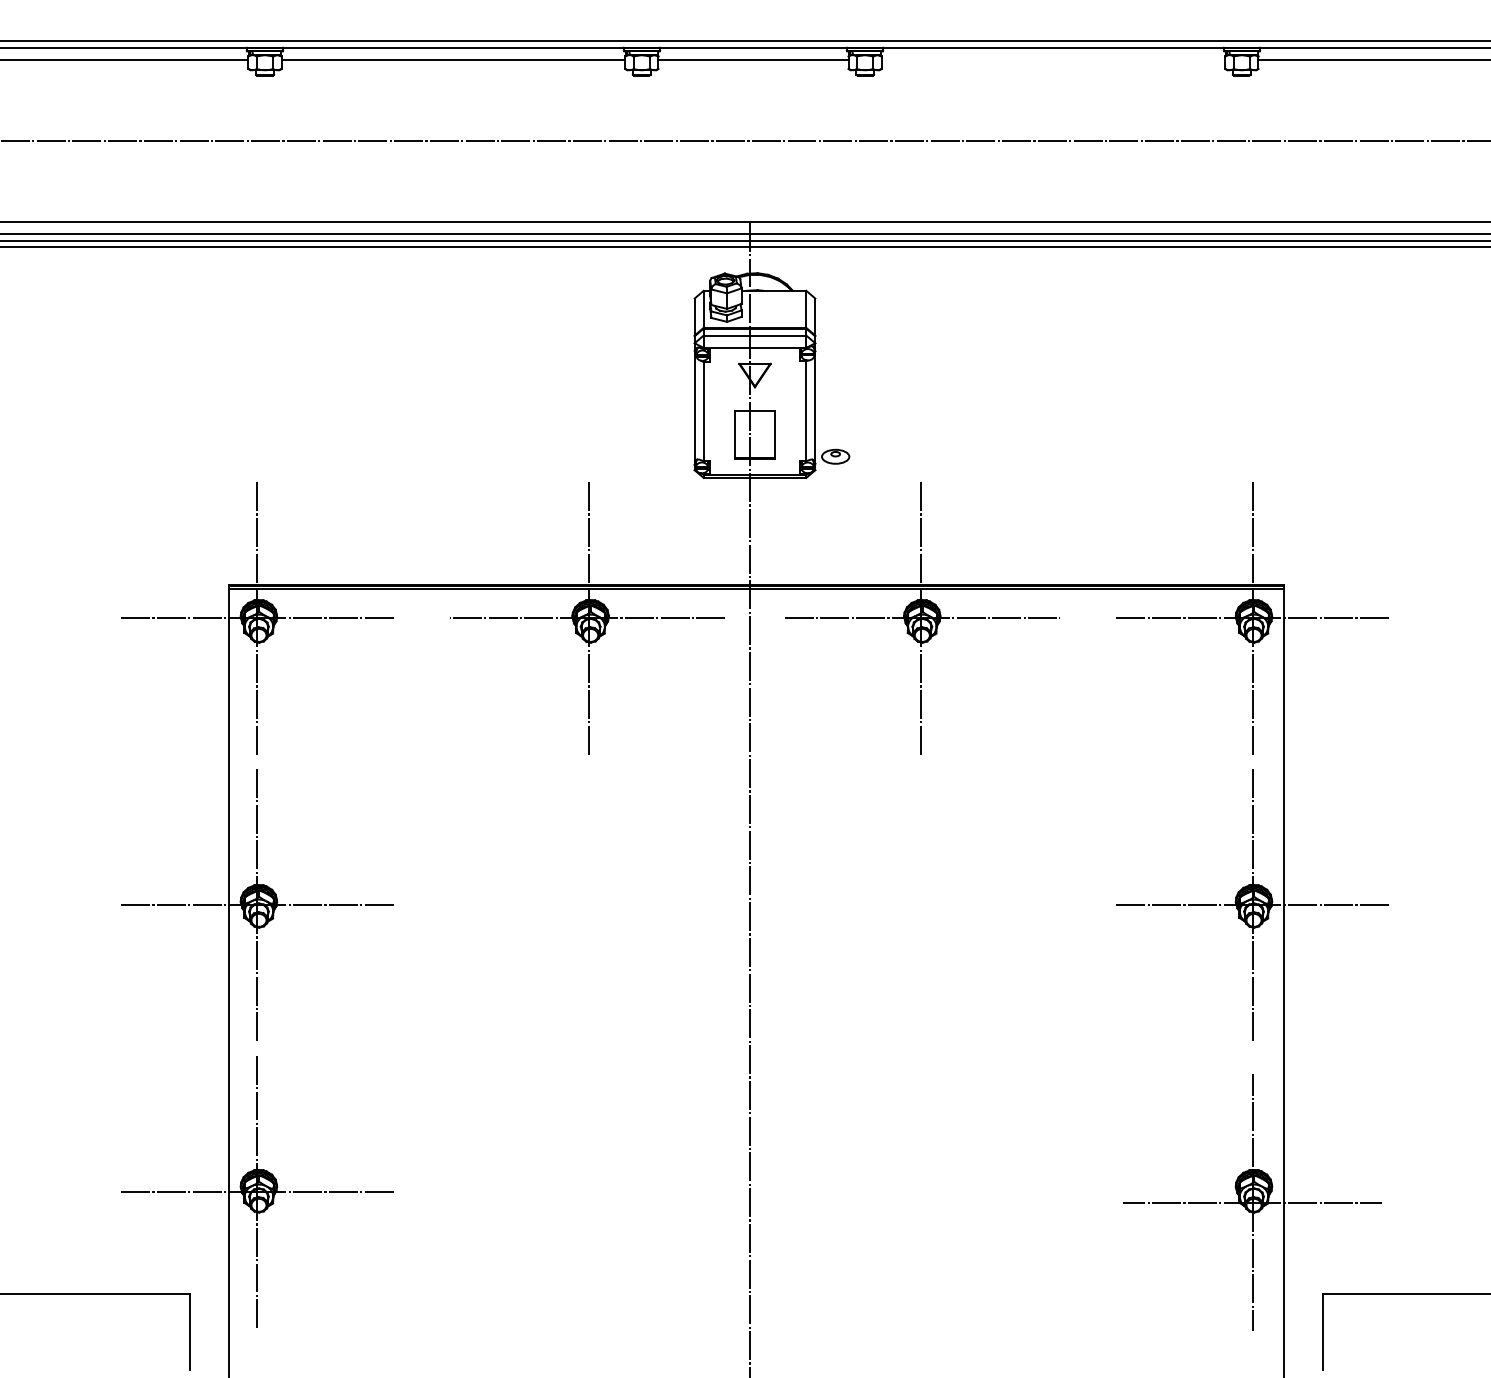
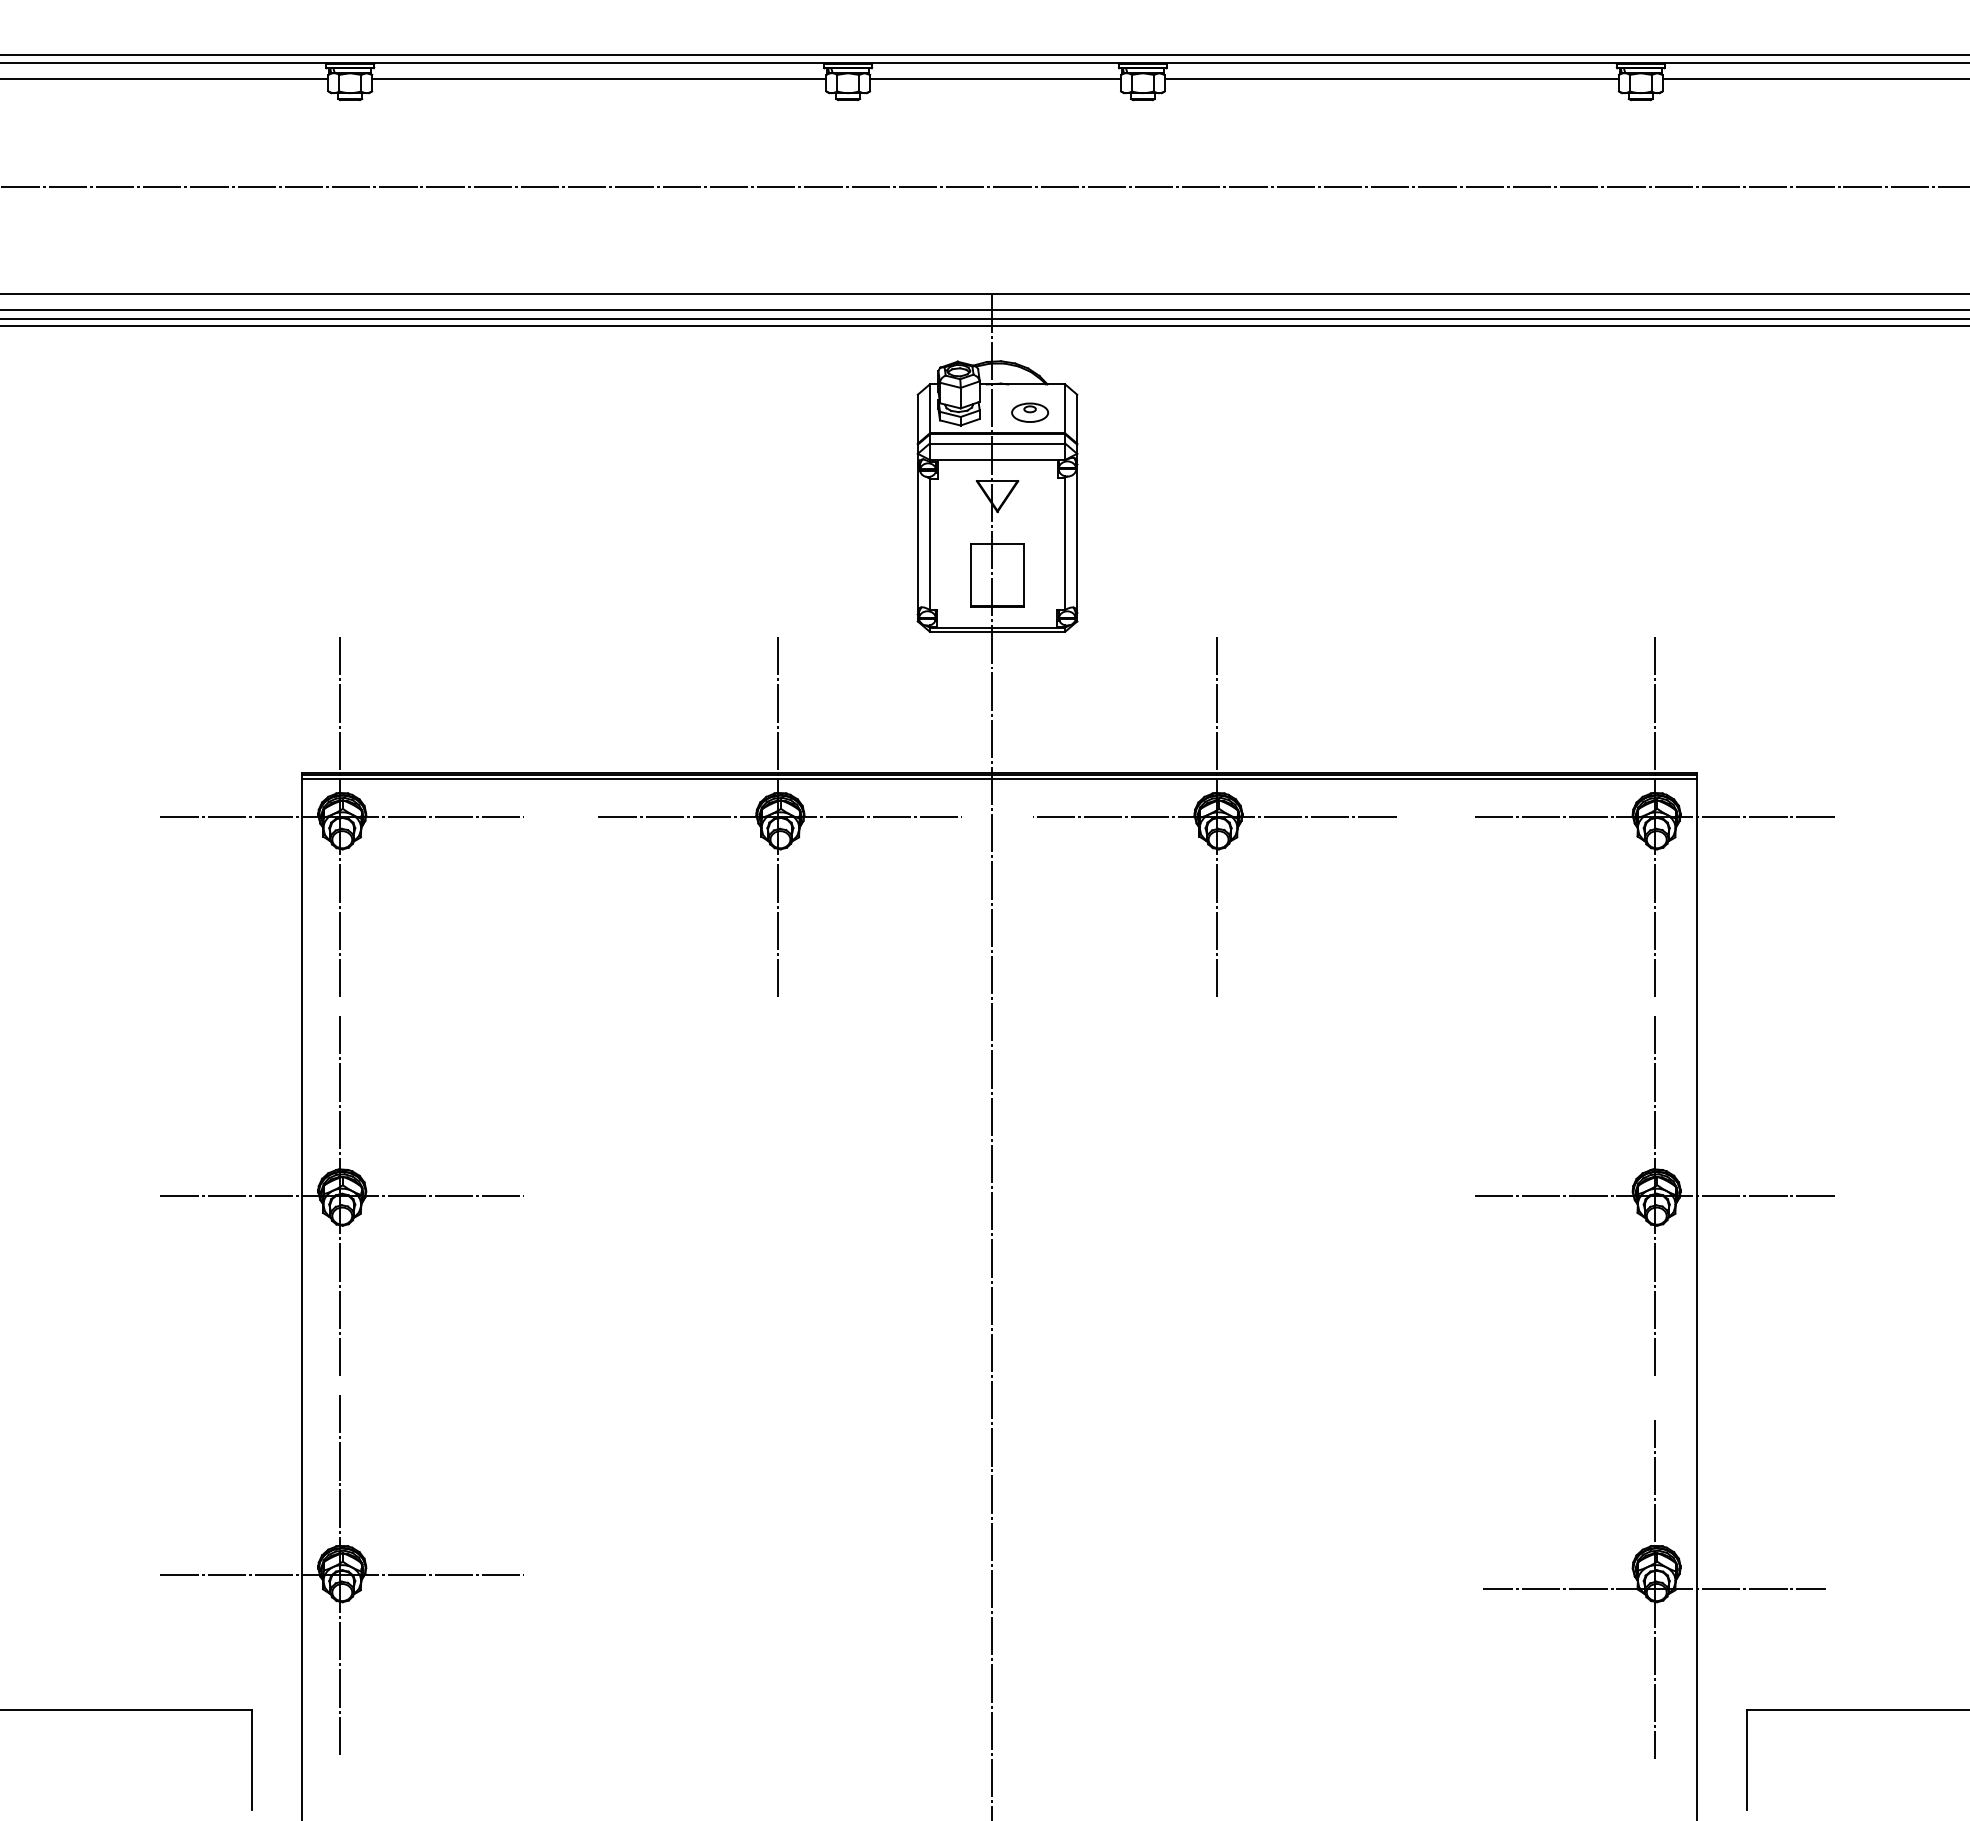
line: (1053, 59) -> (1391, 79), added
part: (835, 456) -> (1030, 412), moved

